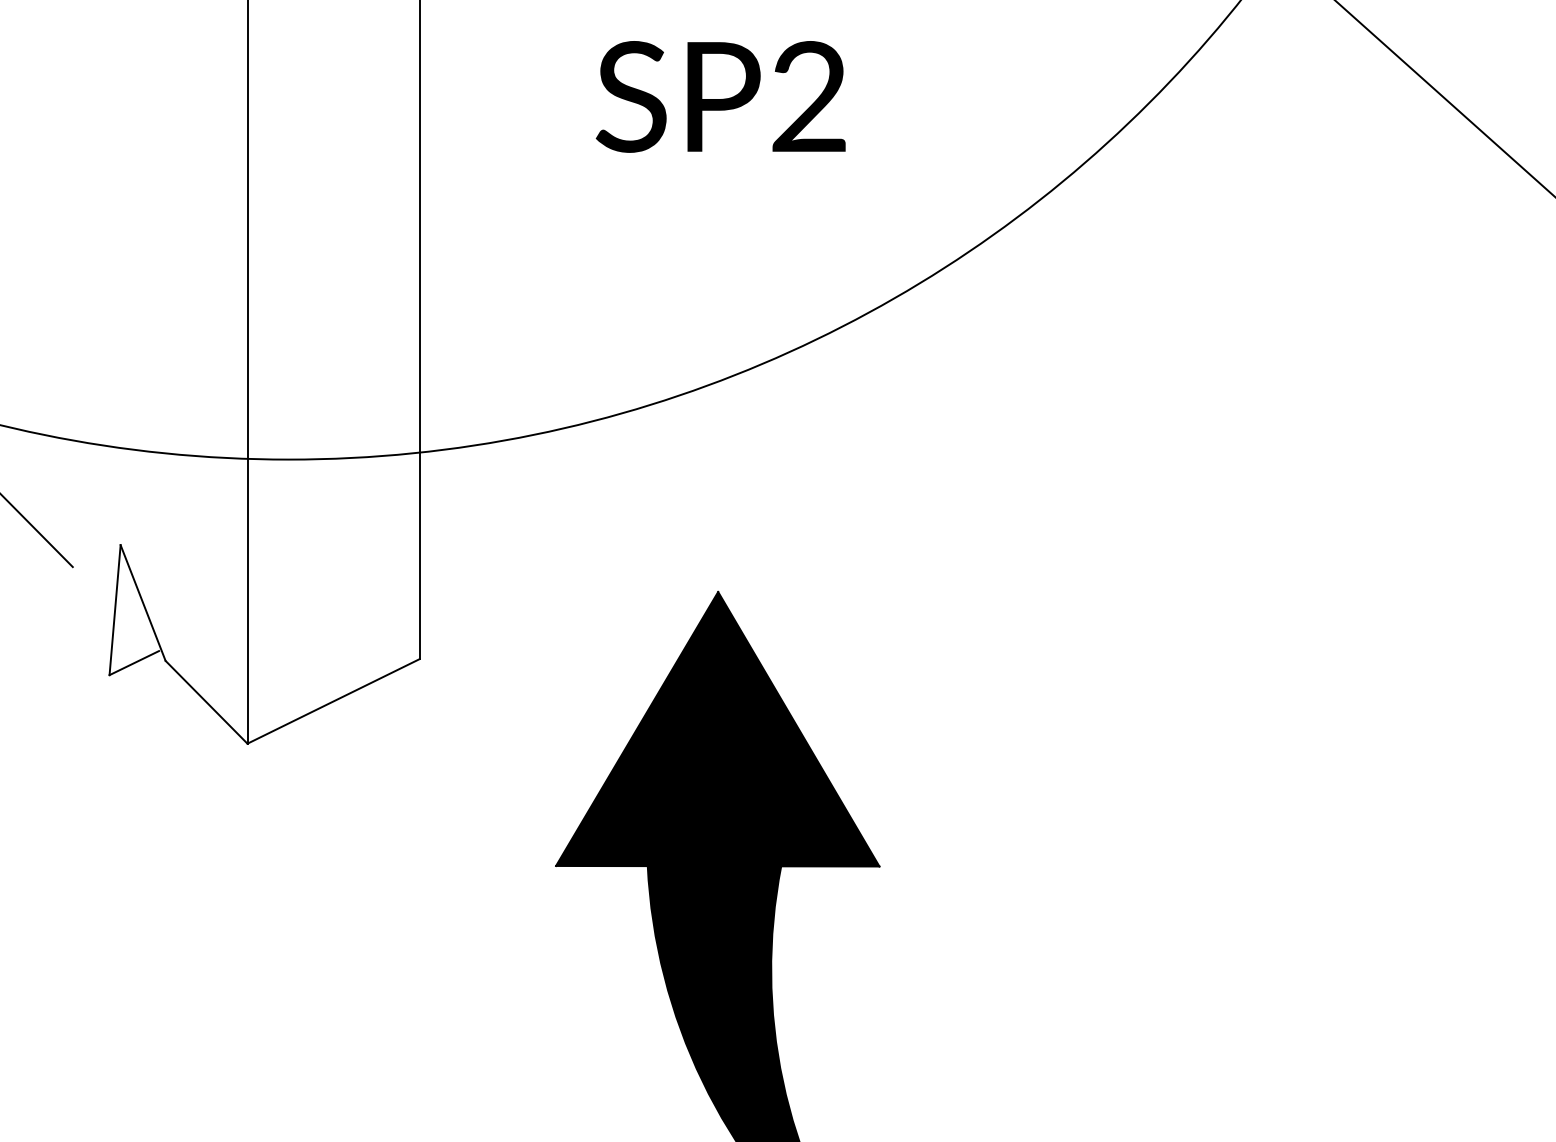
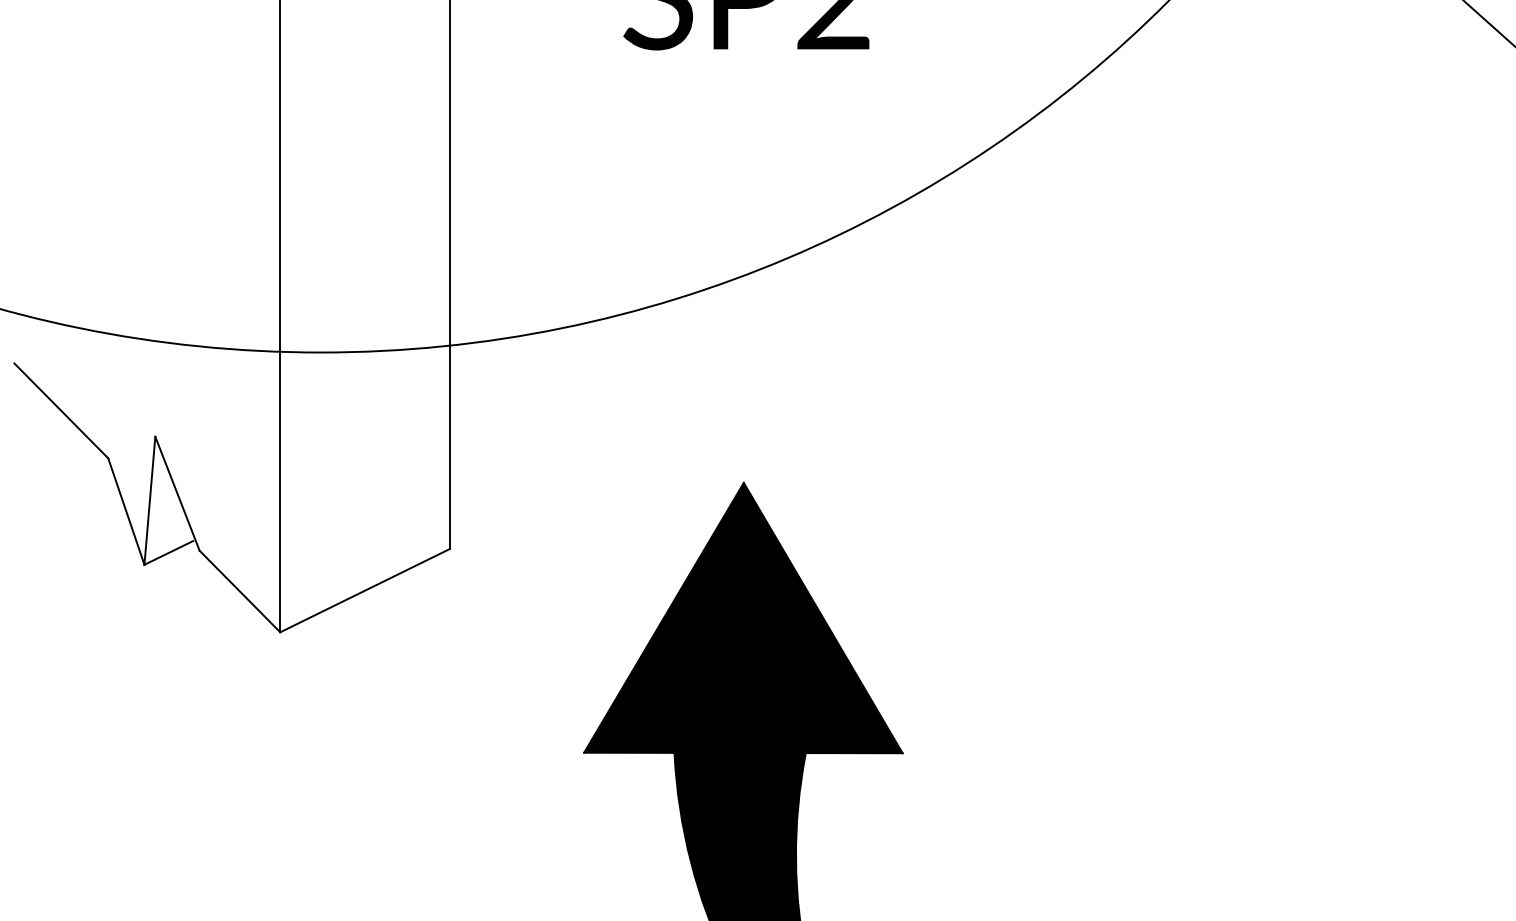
line: (90, 621) -> (125, 511), added

